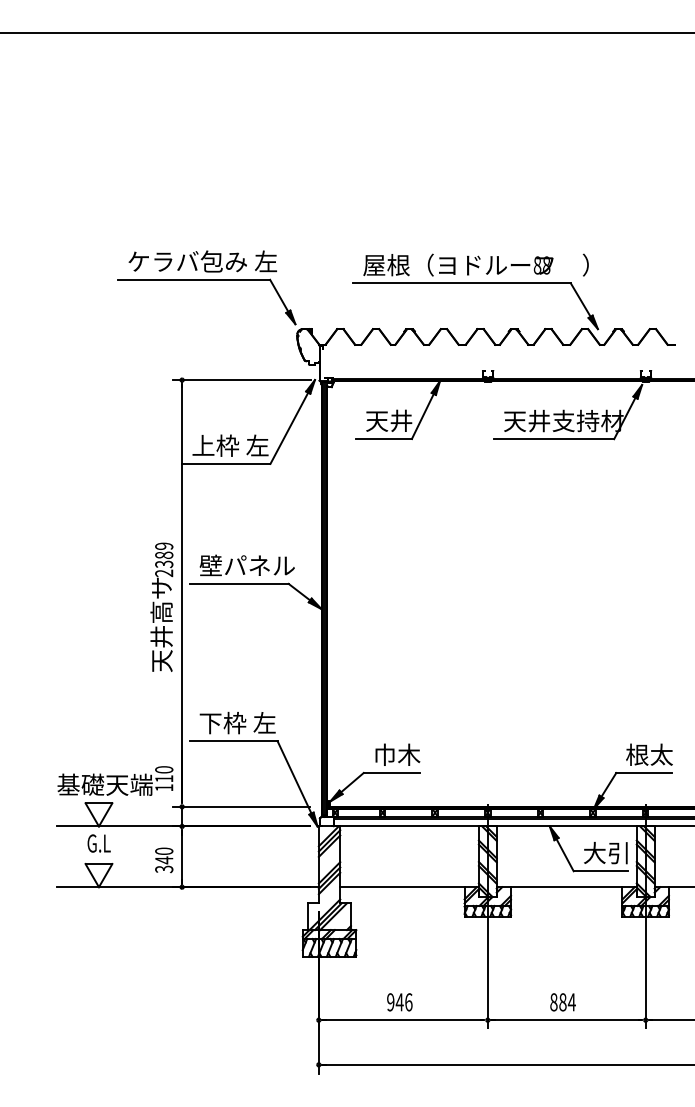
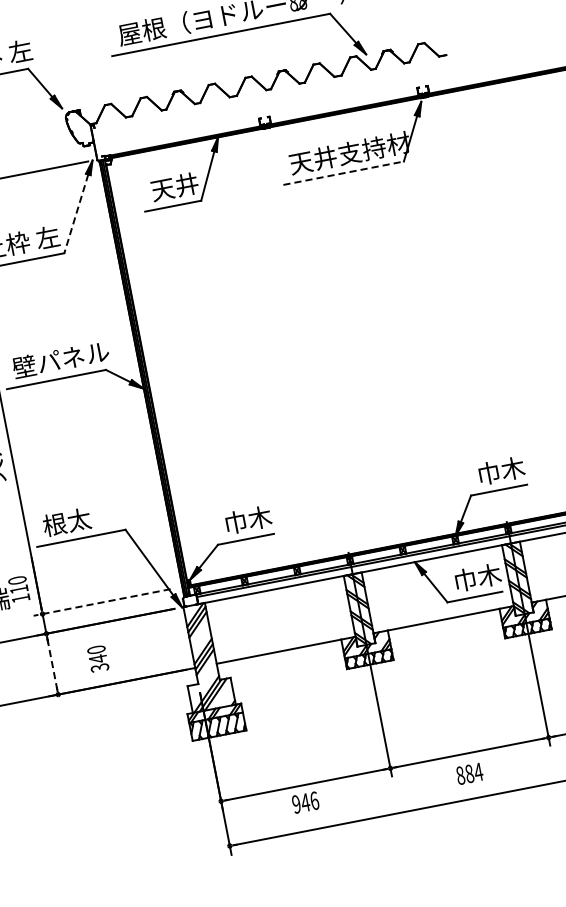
line: (289, 428) -> (76, 214), solid -> dashed
line: (554, 439) -> (344, 173), solid -> dashed
text: (237, 722) -> (81, 518), 下枠 左 -> 根太
text: (649, 754) -> (500, 470), 根太 -> 巾木
line: (241, 806) -> (102, 602), solid -> dashed
text: (607, 852) -> (477, 576), 大引 -> 巾木
line: (182, 856) -> (52, 663), solid -> dashed
text: (164, 860) -> (98, 659), moved
text: (399, 1002) -> (305, 802), moved
text: (562, 1002) -> (469, 774), moved

